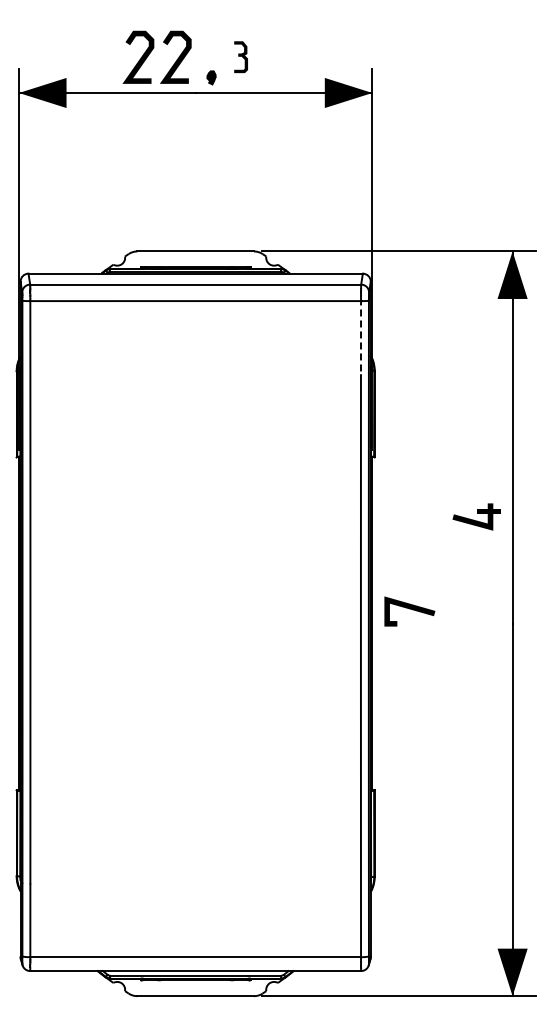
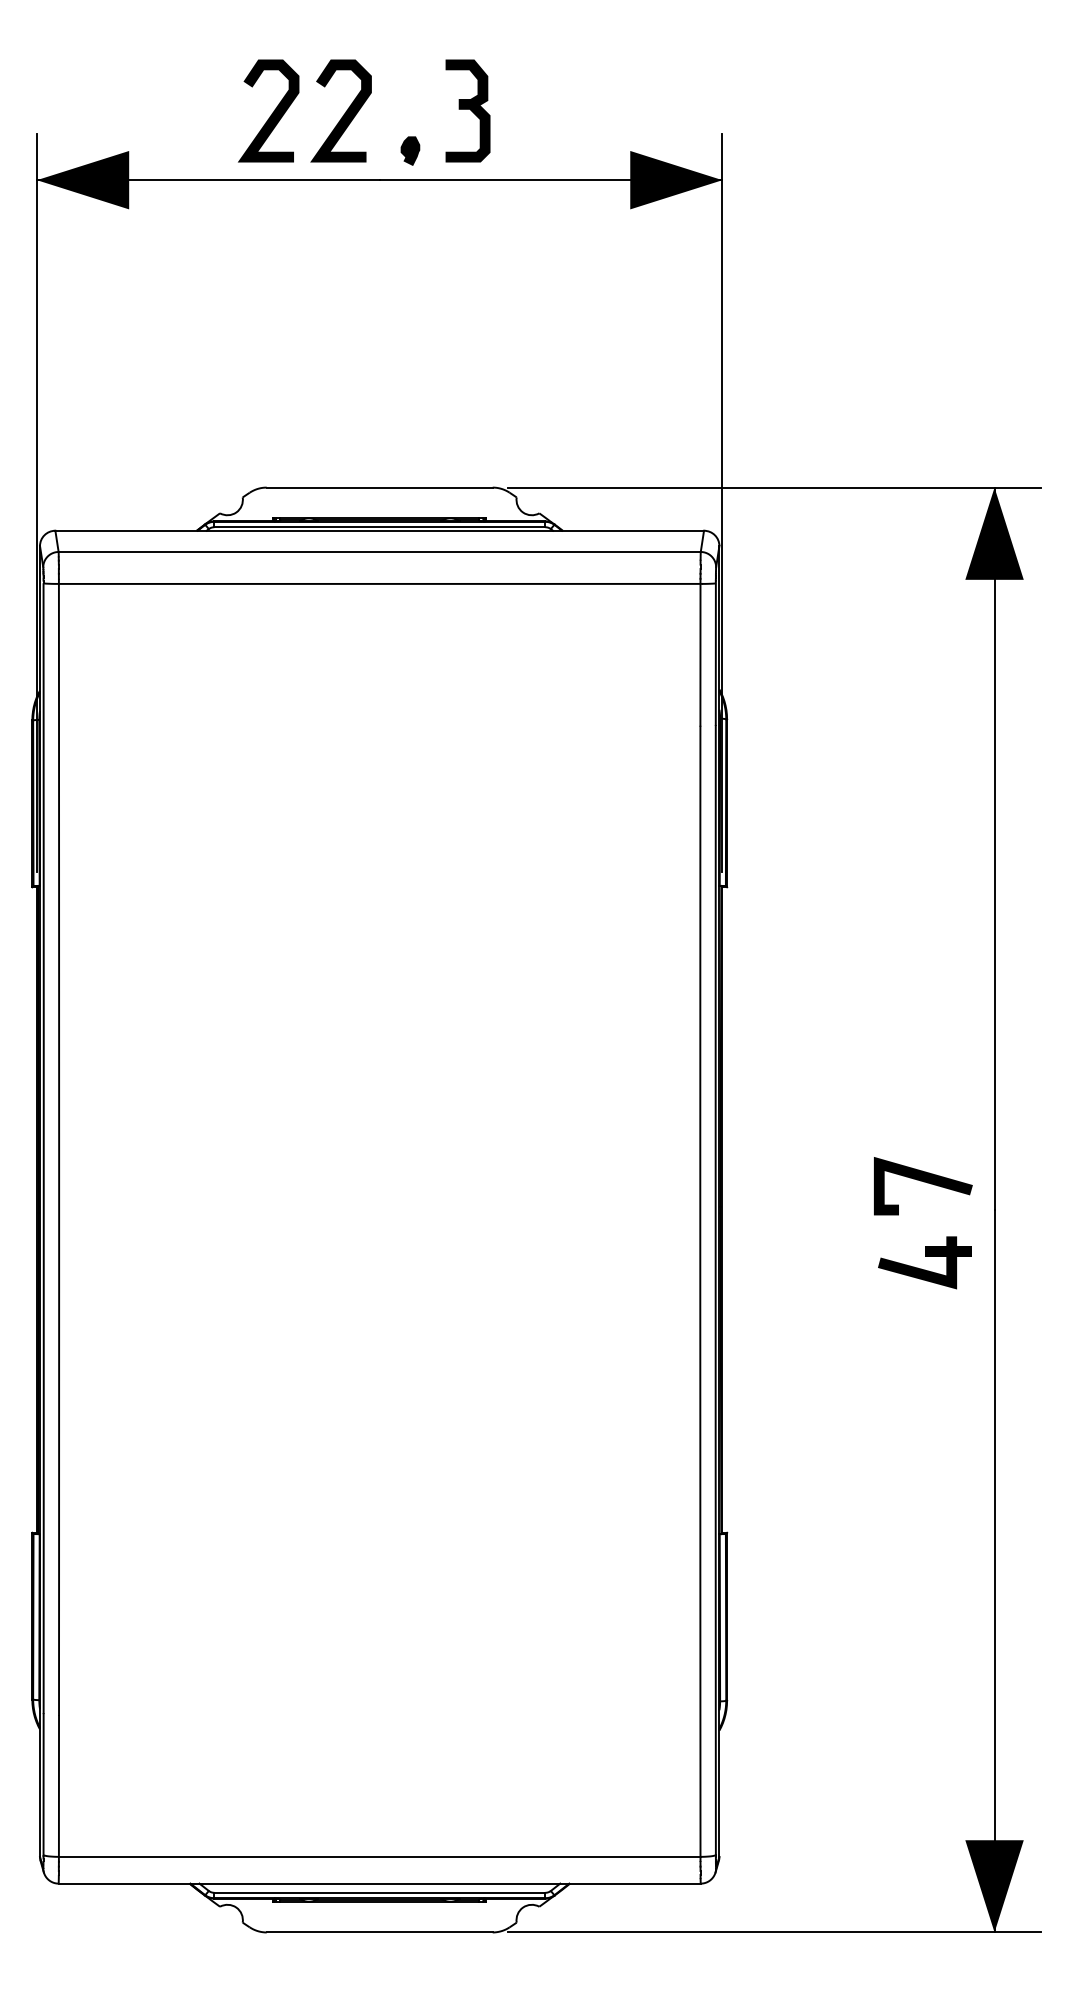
part: (240, 56) -> (466, 109), size x1.67
line: (361, 336) -> (701, 652), dashed -> solid
part: (476, 516) -> (924, 1261), moved
line: (409, 609) -> (922, 1182), moved

